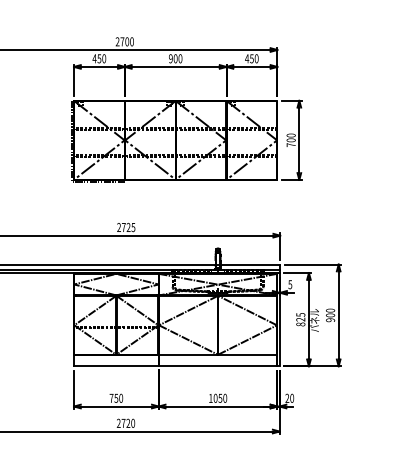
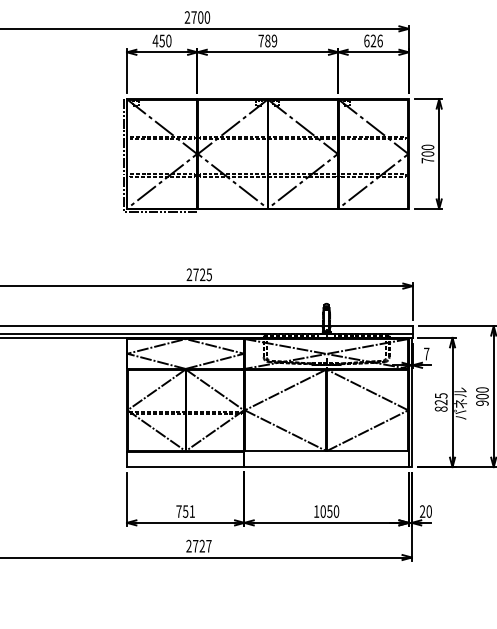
text: (175, 58) -> (267, 40), 900 -> 789
text: (251, 58) -> (372, 40), 450 -> 626
text: (290, 284) -> (426, 353), 5 -> 7
text: (121, 397) -> (192, 510), 750 -> 751
text: (133, 422) -> (209, 544), 2720 -> 2727

